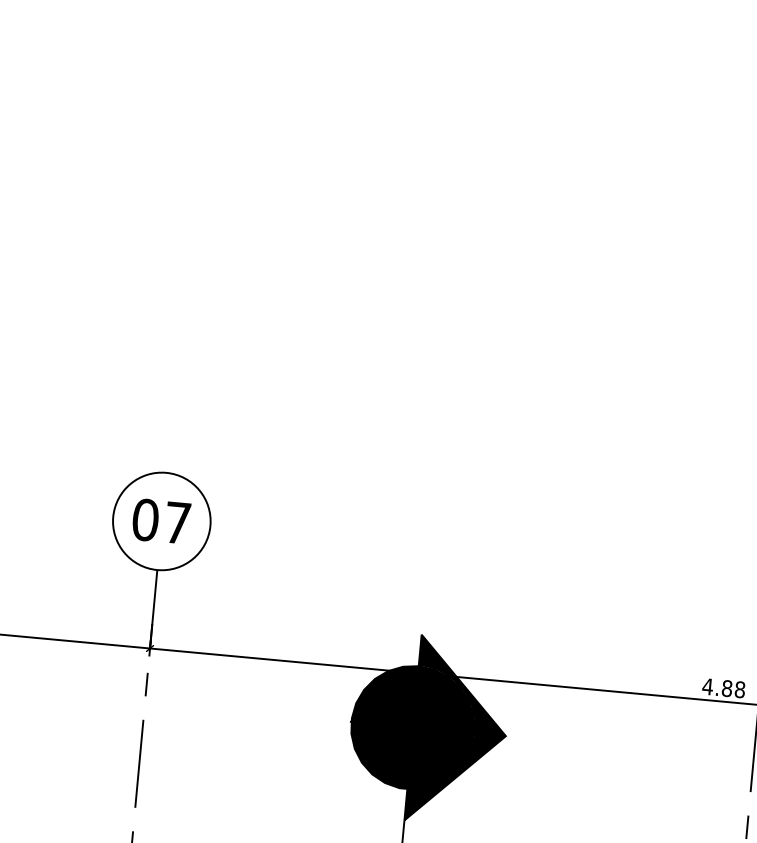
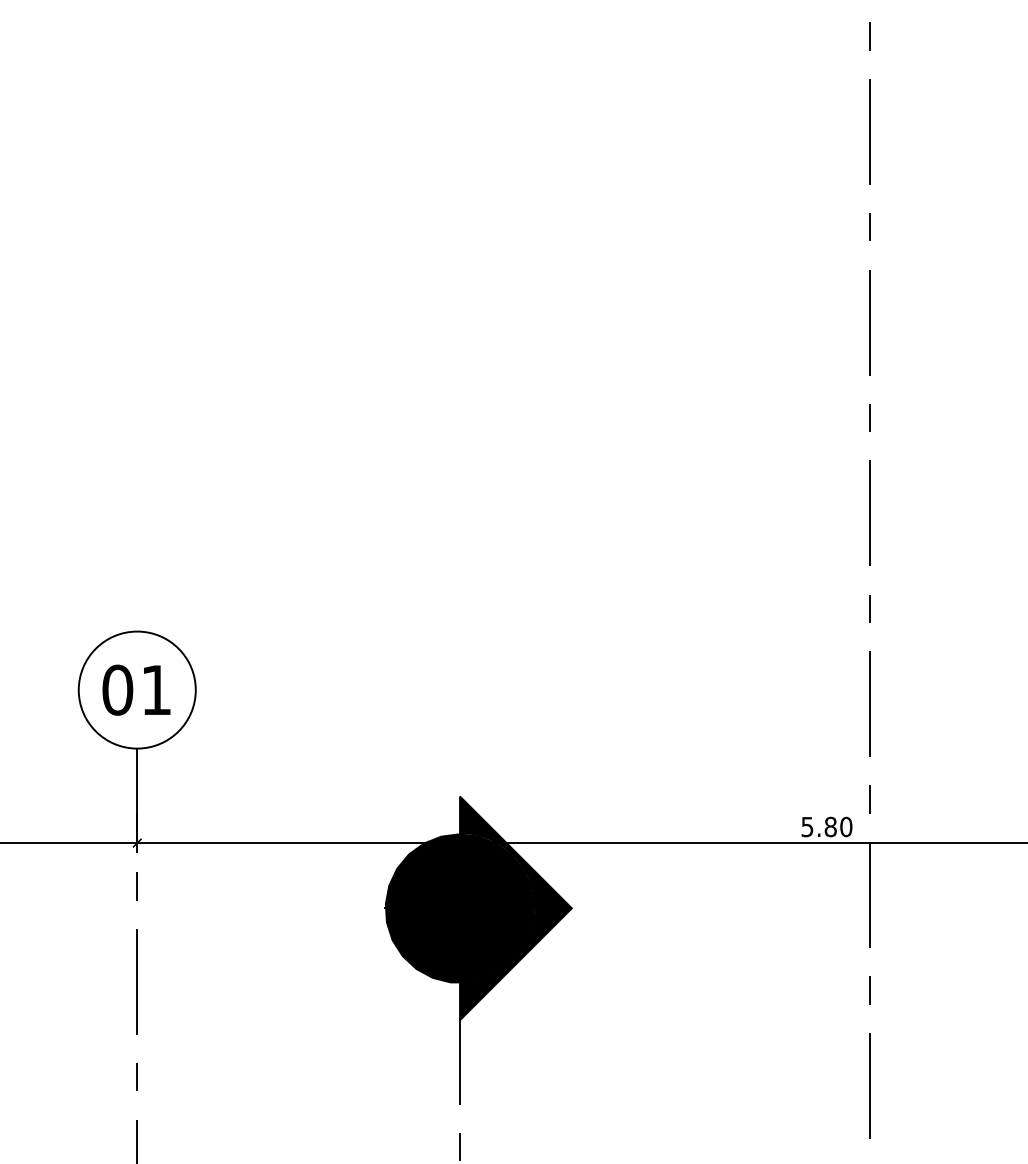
text: (177, 522) -> (156, 689), 07 -> 01
text: (723, 688) -> (826, 827), 4.88 -> 5.80

